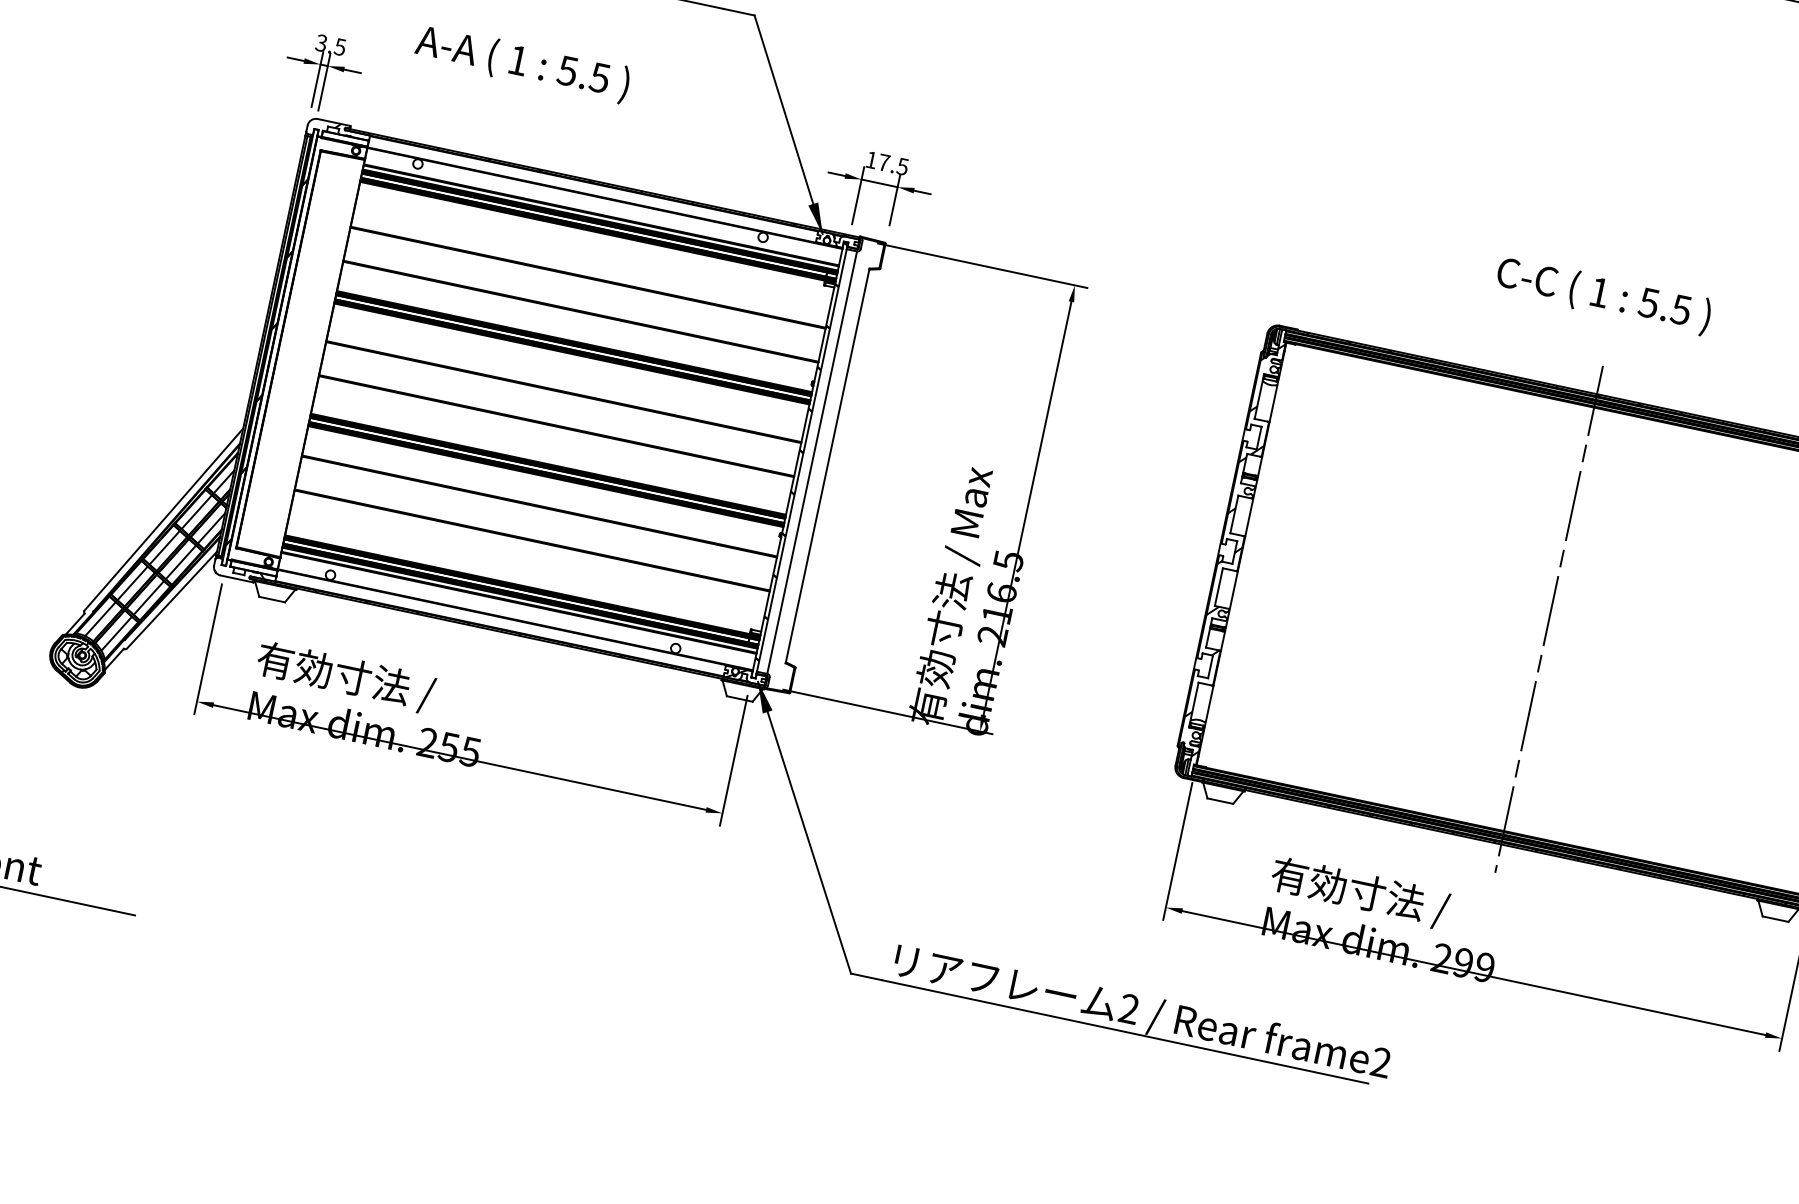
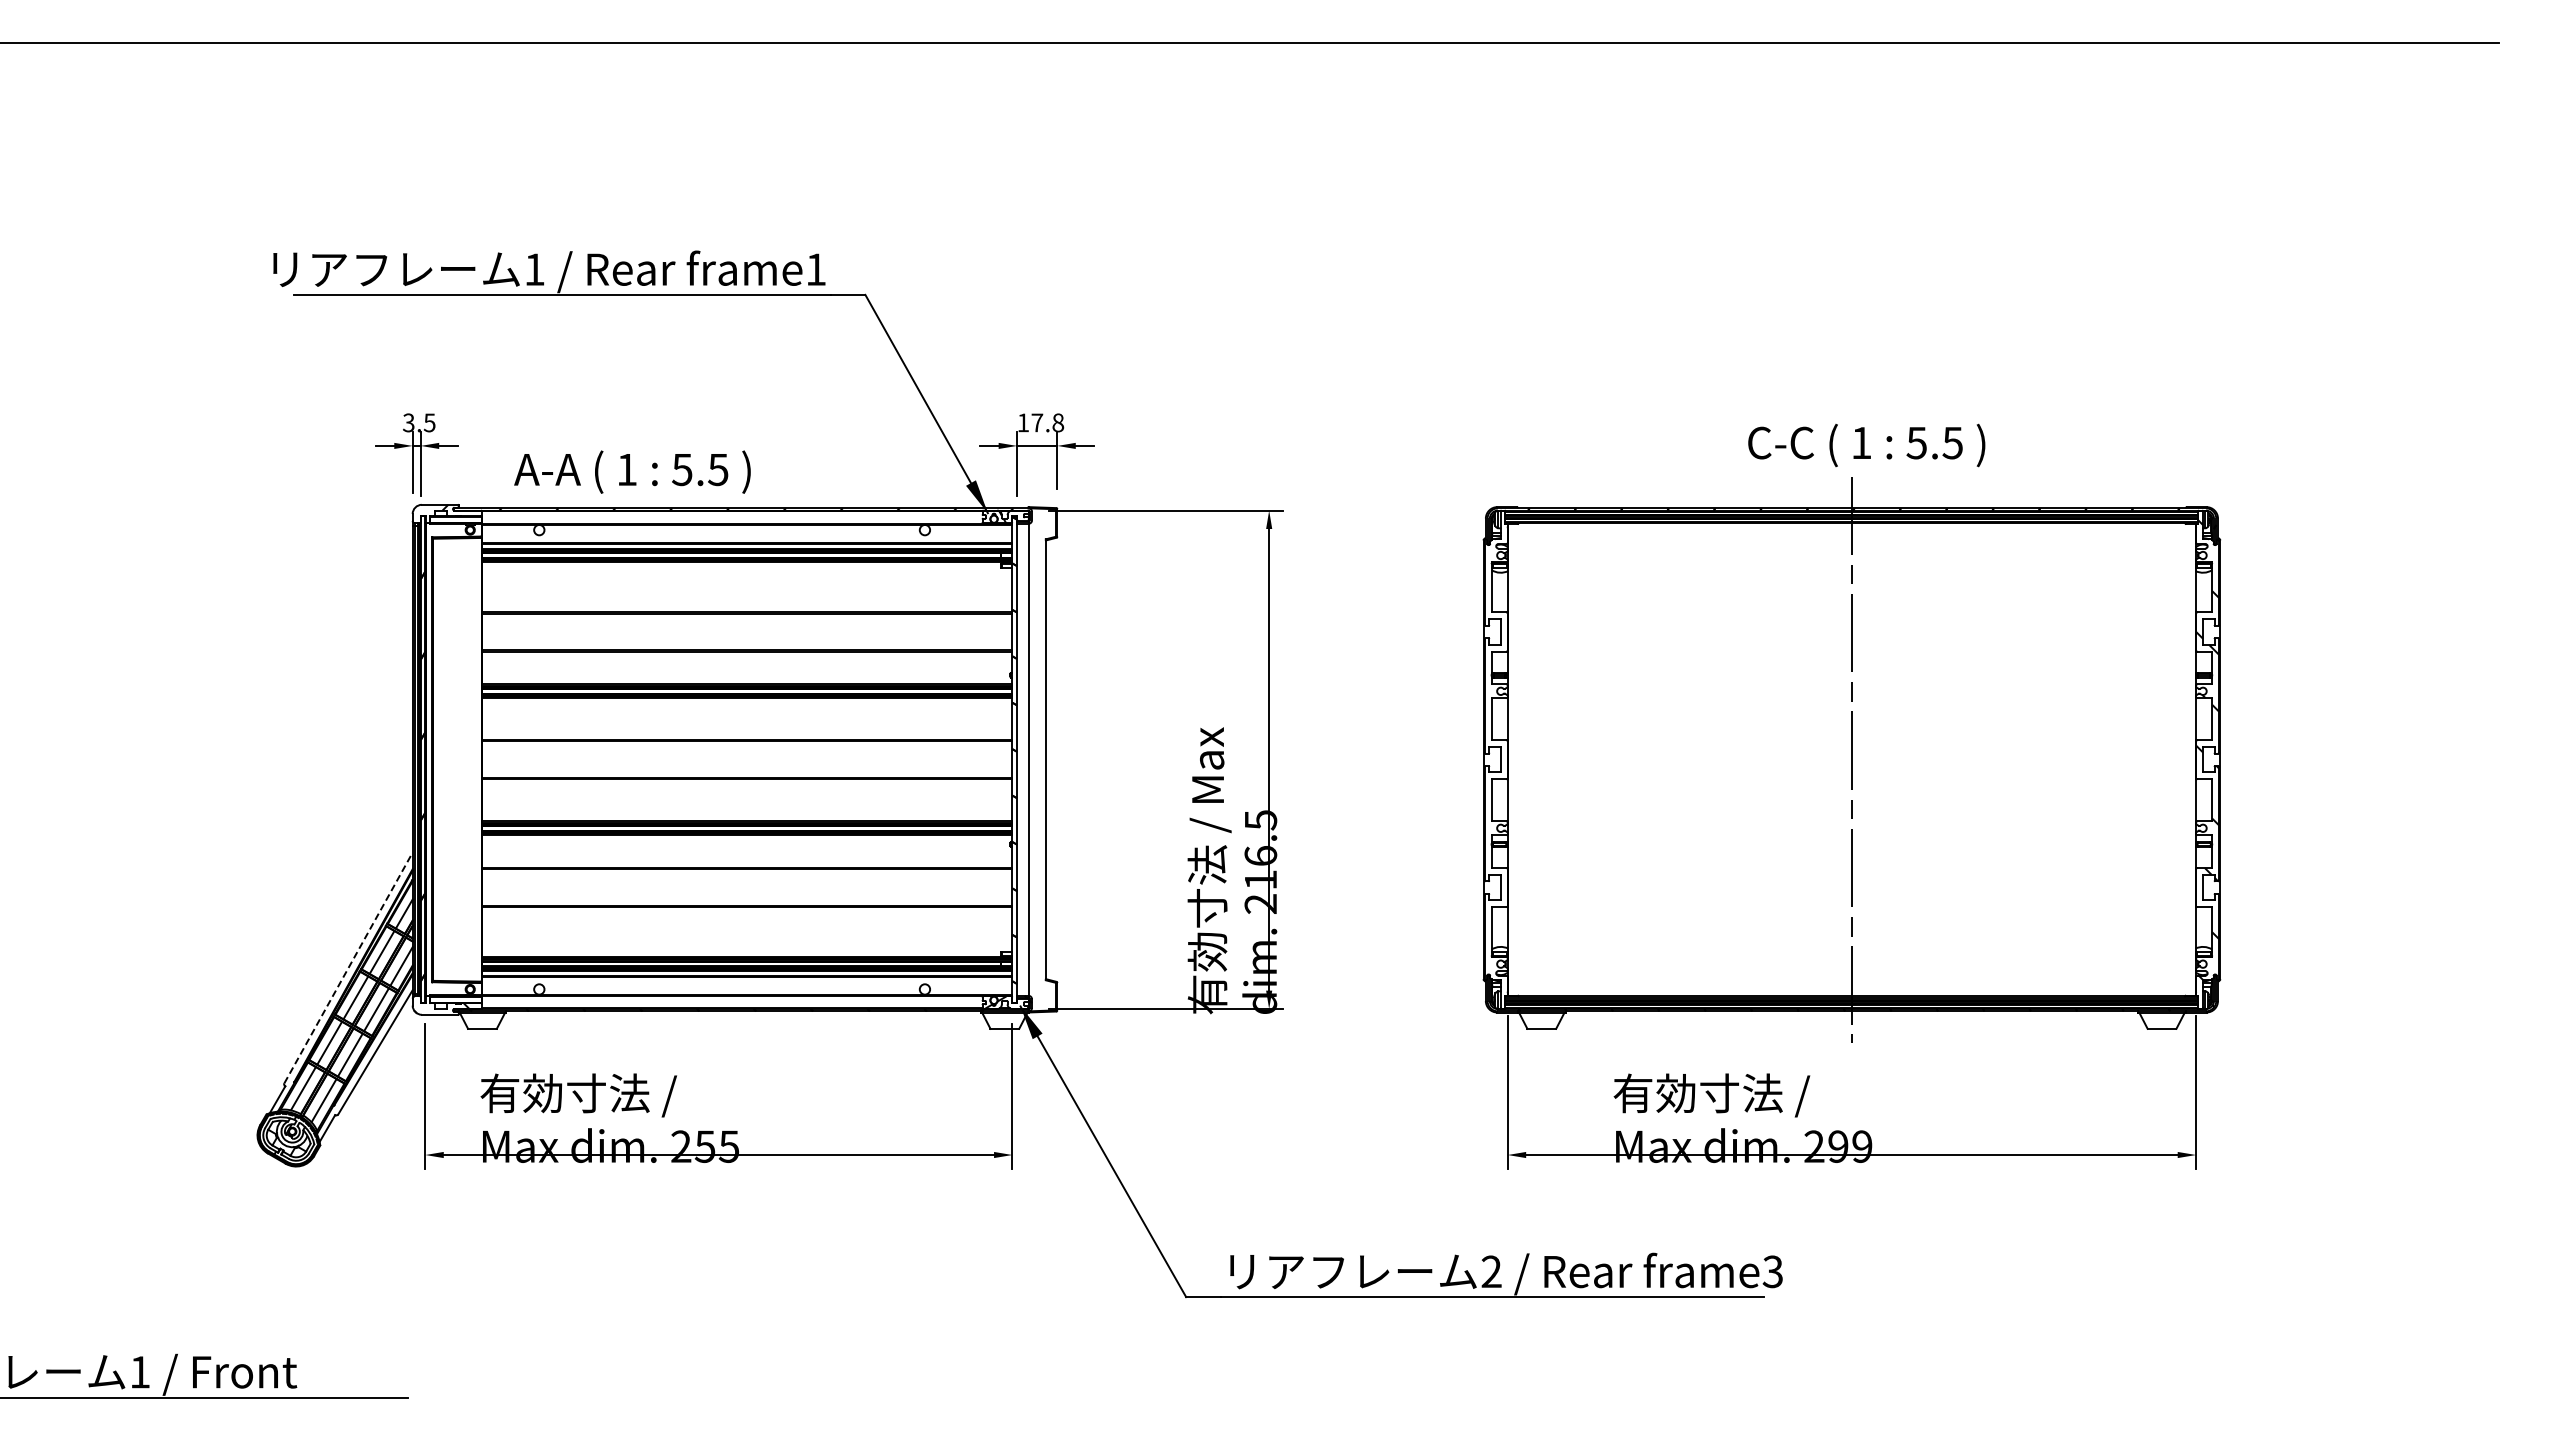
text: (522, 63) -> (632, 471), moved
text: (903, 166) -> (1058, 422), 17.5 -> 17.8
text: (1603, 295) -> (1866, 445), moved
line: (163, 519) -> (348, 967), solid -> dashed
hatch: (1230, 548) -> (1495, 756), removed
text: (1380, 1063) -> (1772, 1272), frame2 -> frame3

